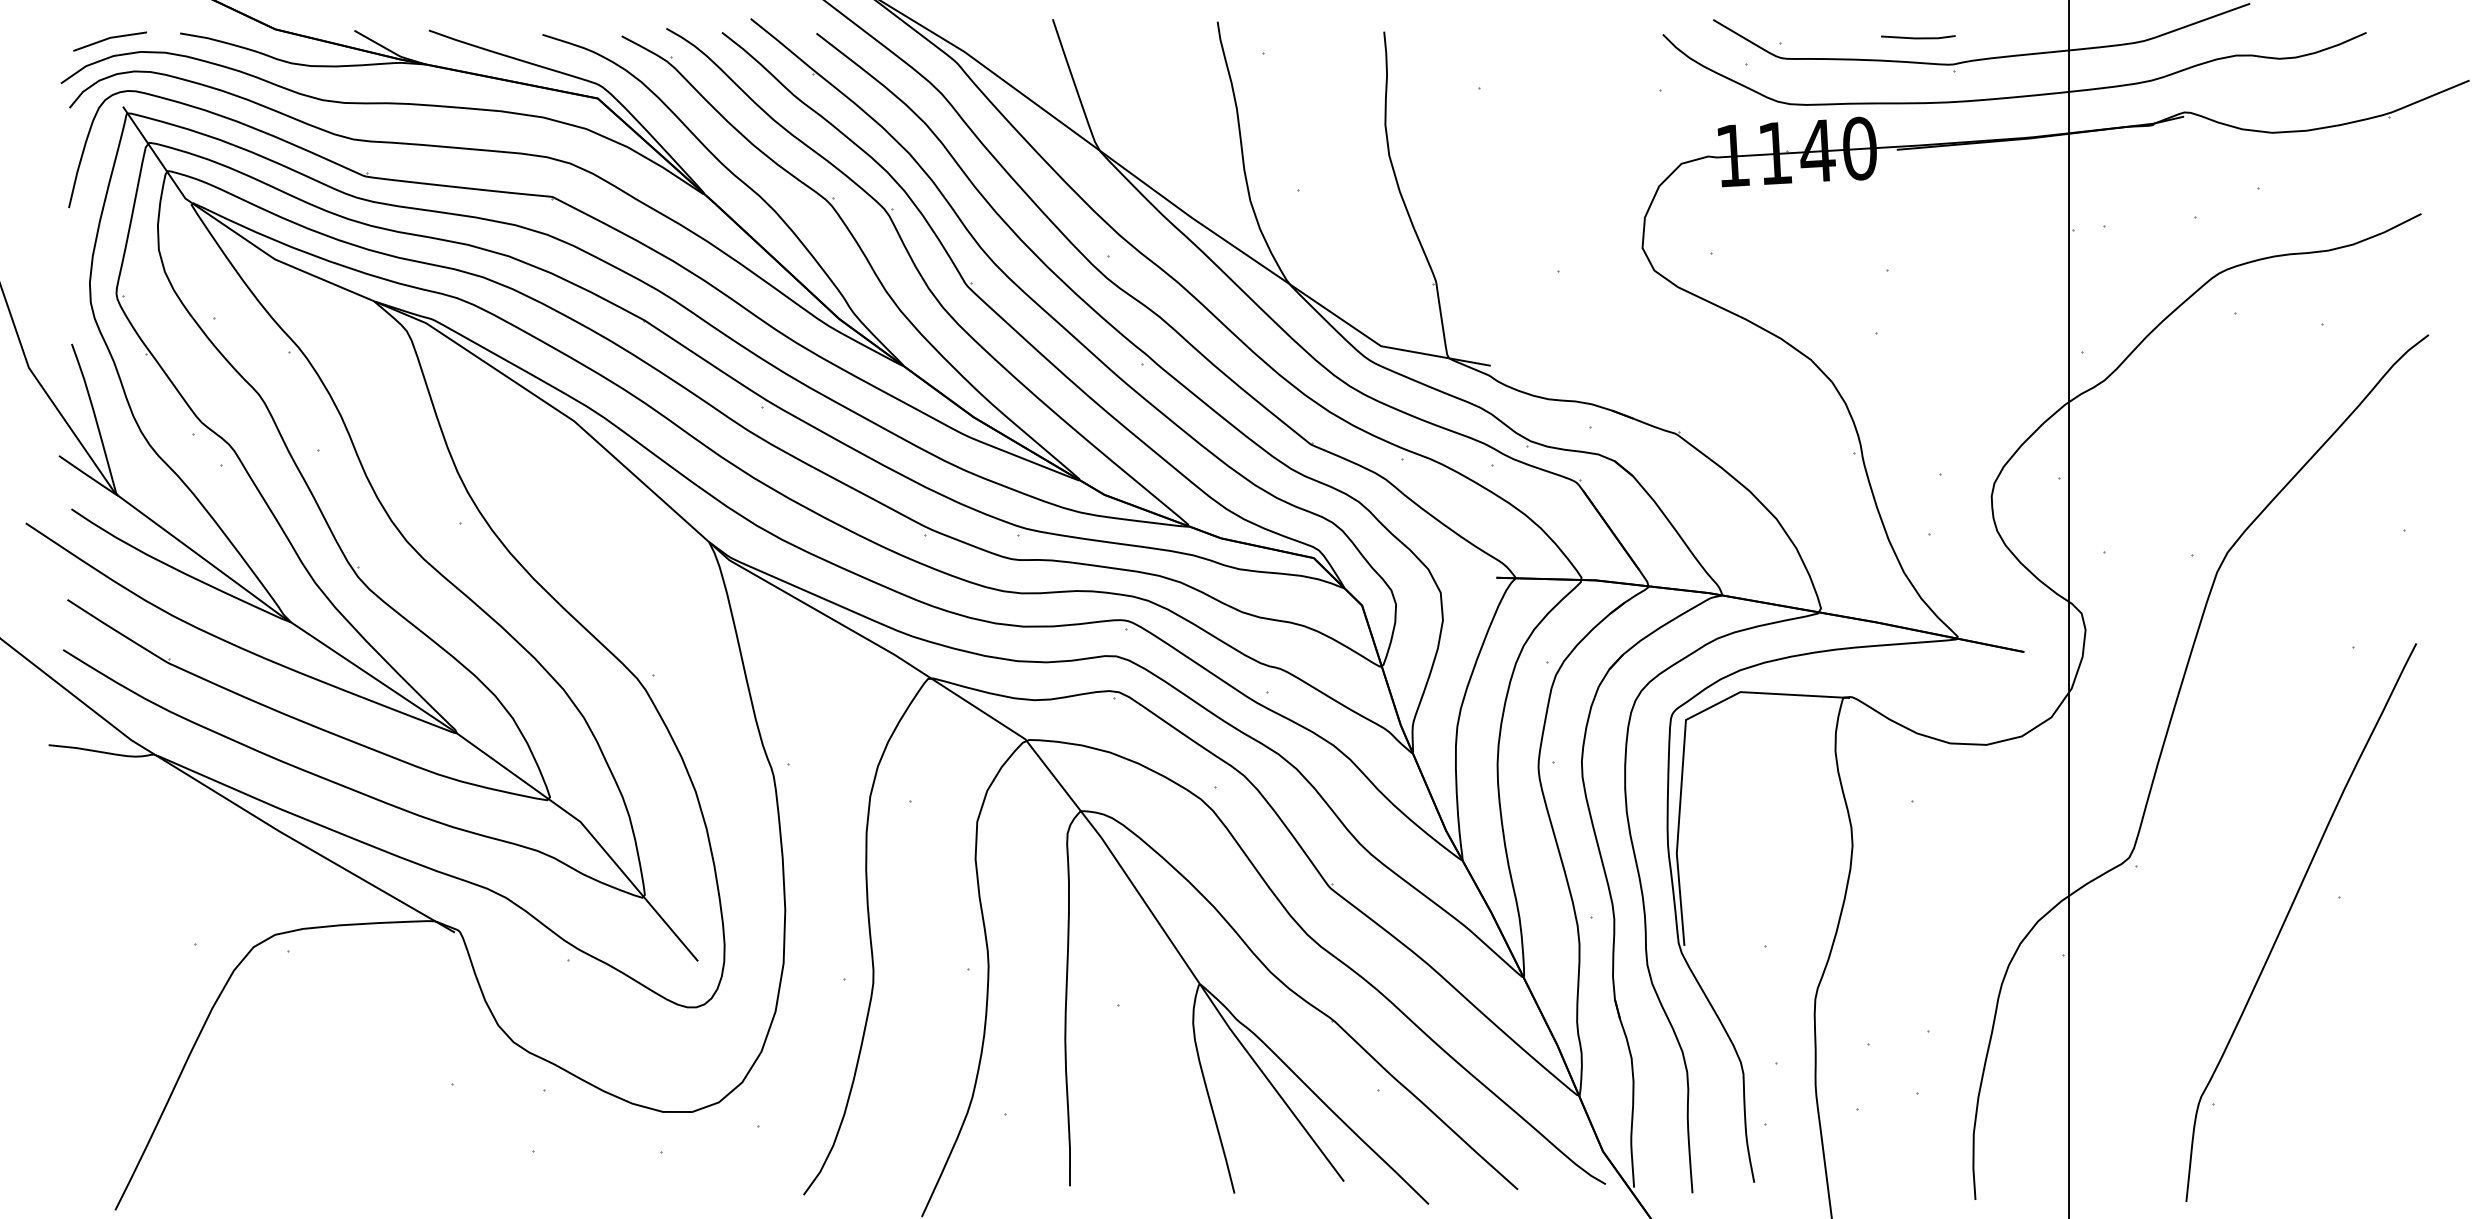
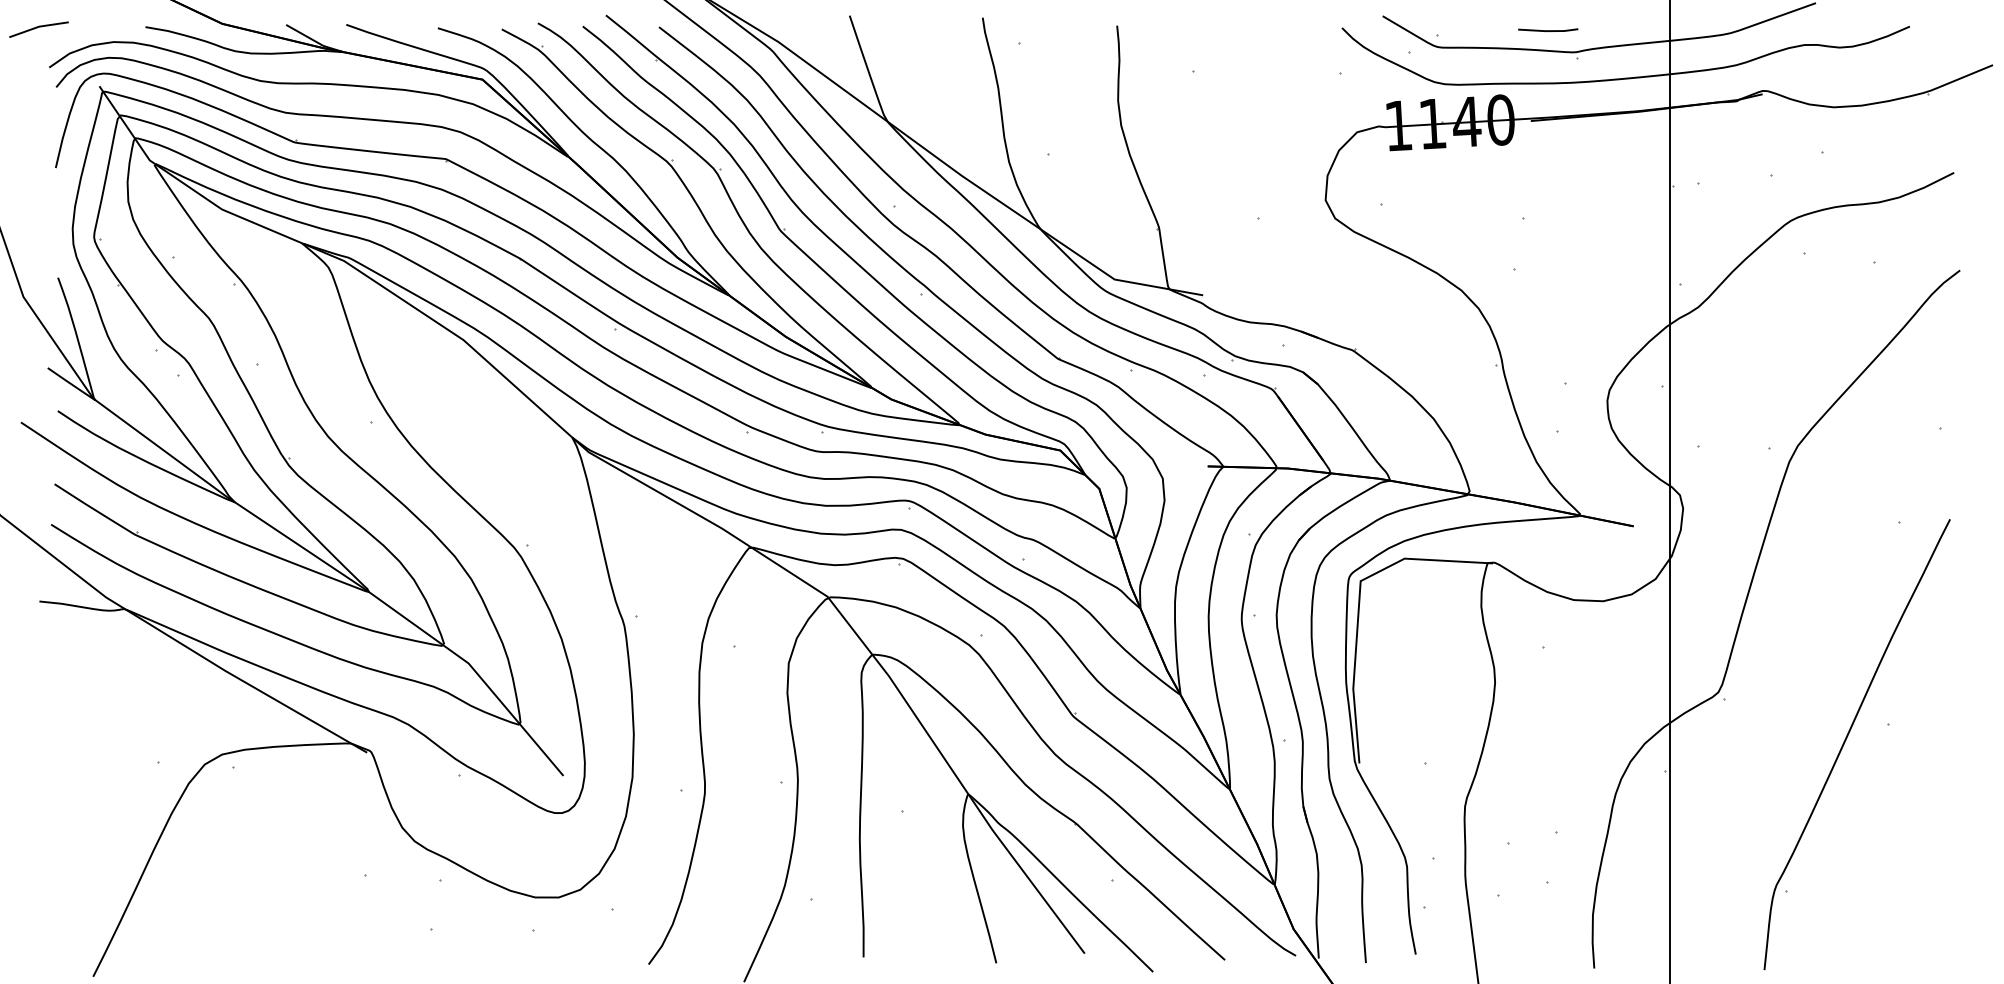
line: (108, 40) -> (37, 28), moved

